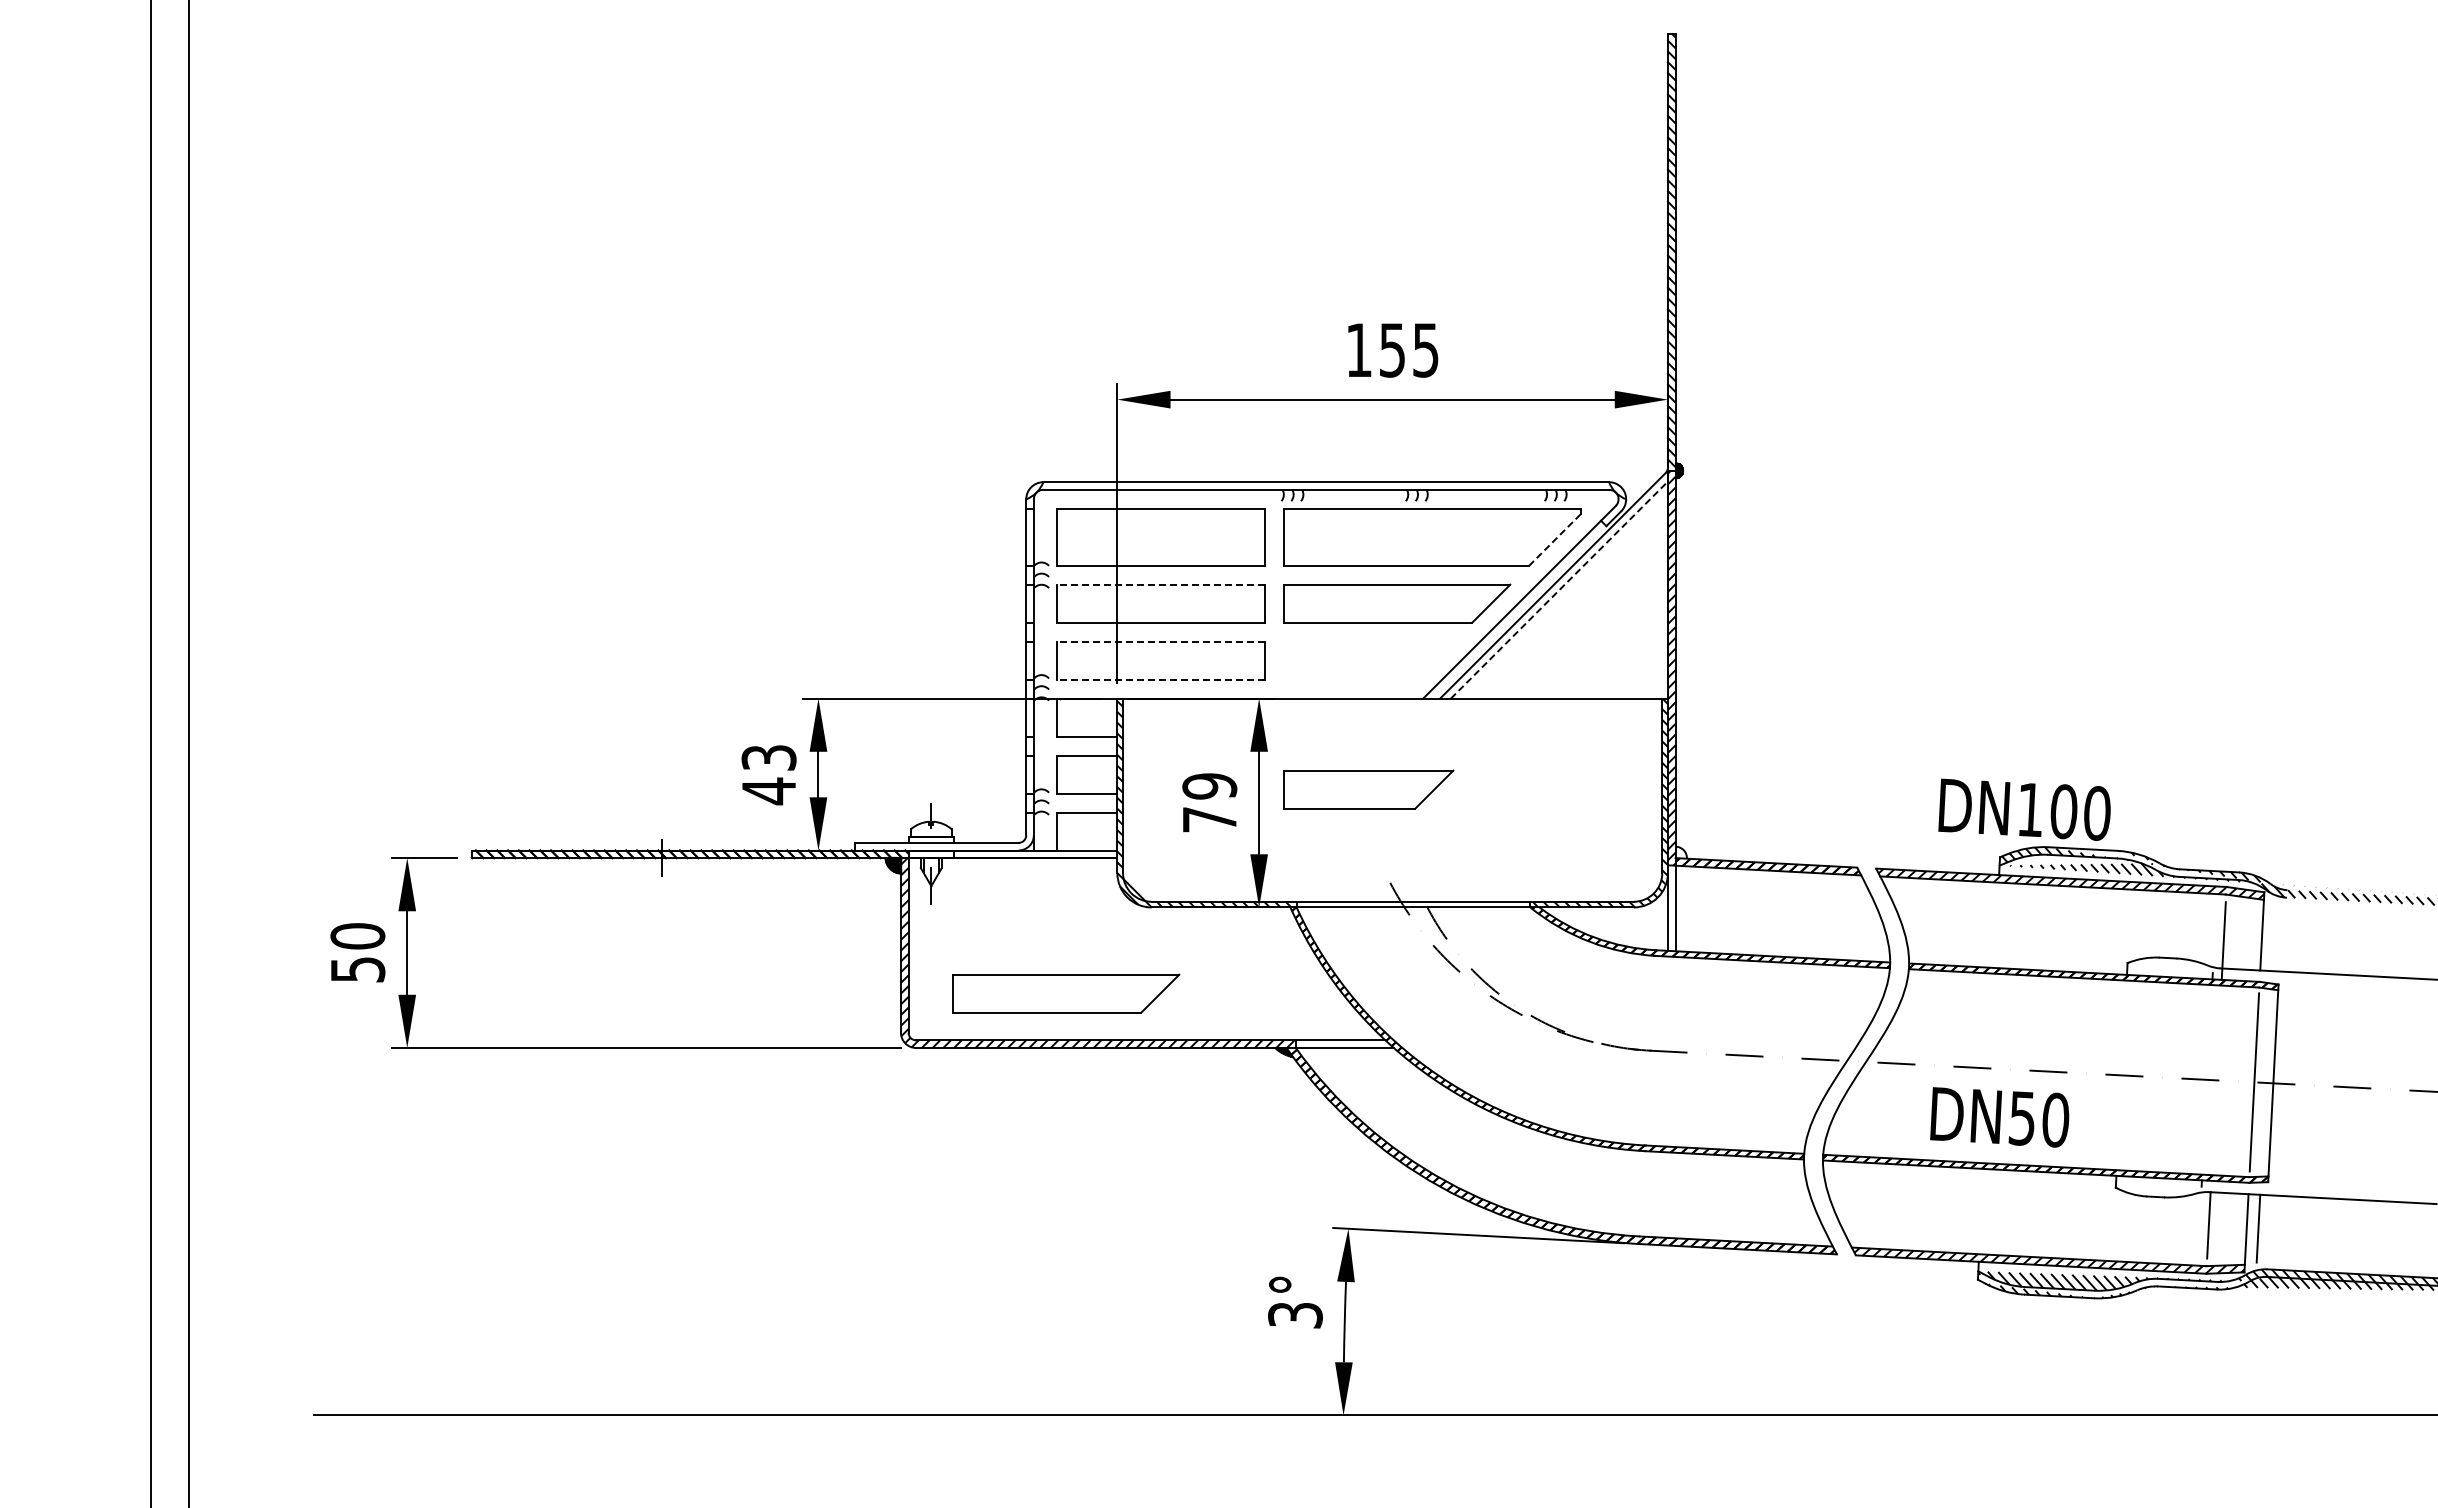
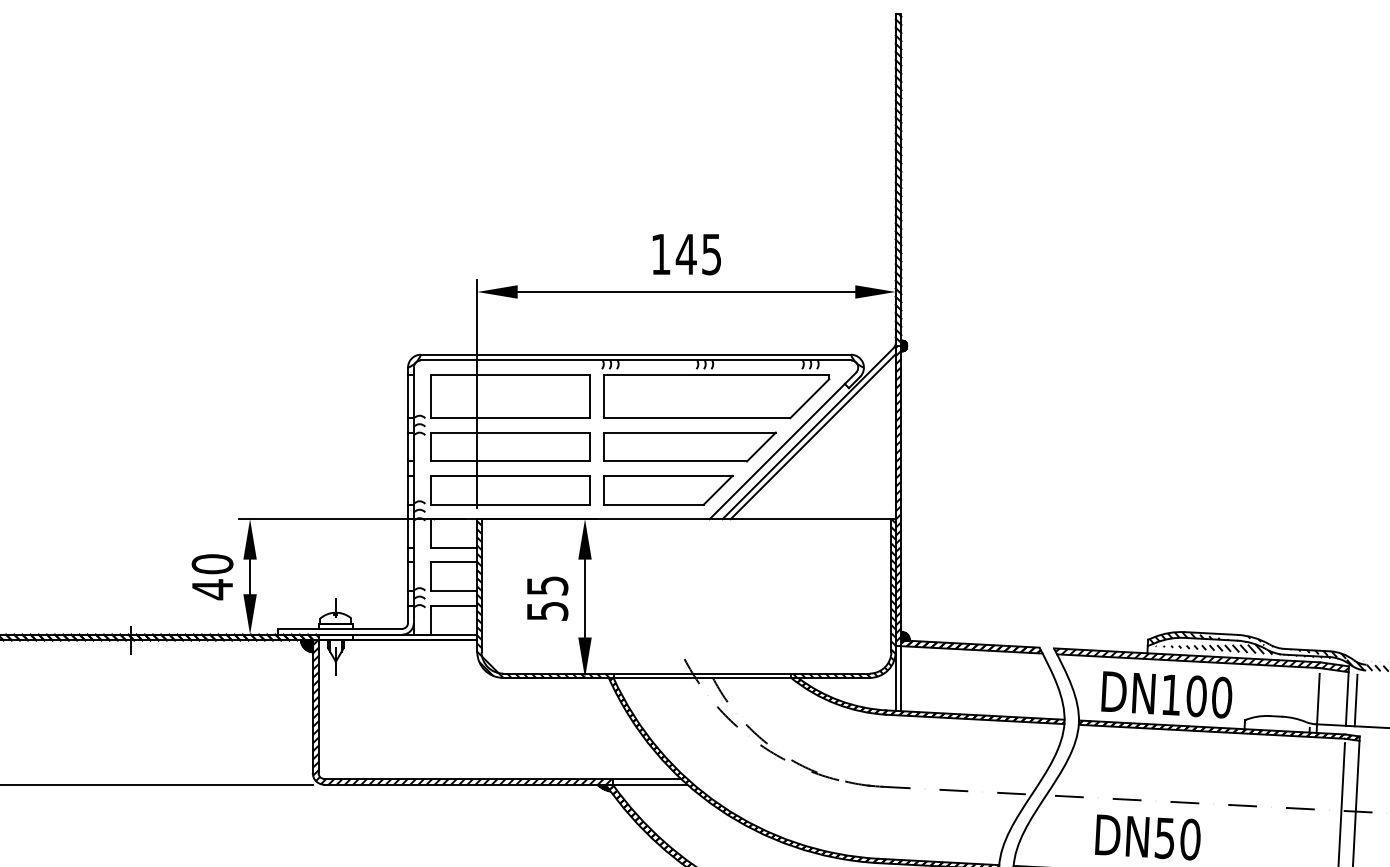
text: (1392, 350) -> (686, 254), 155 -> 145
line: (1554, 540) -> (809, 399), dashed -> solid
line: (1160, 584) -> (510, 432), dashed -> solid
line: (1559, 589) -> (813, 436), dashed -> solid
line: (1160, 641) -> (510, 475), dashed -> solid
line: (1160, 679) -> (510, 504), dashed -> solid
text: (768, 757) -> (212, 563), 43 -> 40
part: (1368, 789) -> (668, 490), moved
text: (1209, 802) -> (547, 598), 79 -> 55
text: (2024, 809) -> (1166, 694), moved
hatch: (1680, 852) -> (905, 636), added
line: (2273, 937) -> (1355, 700), added
part: (1066, 993) -> (438, 743), removed

